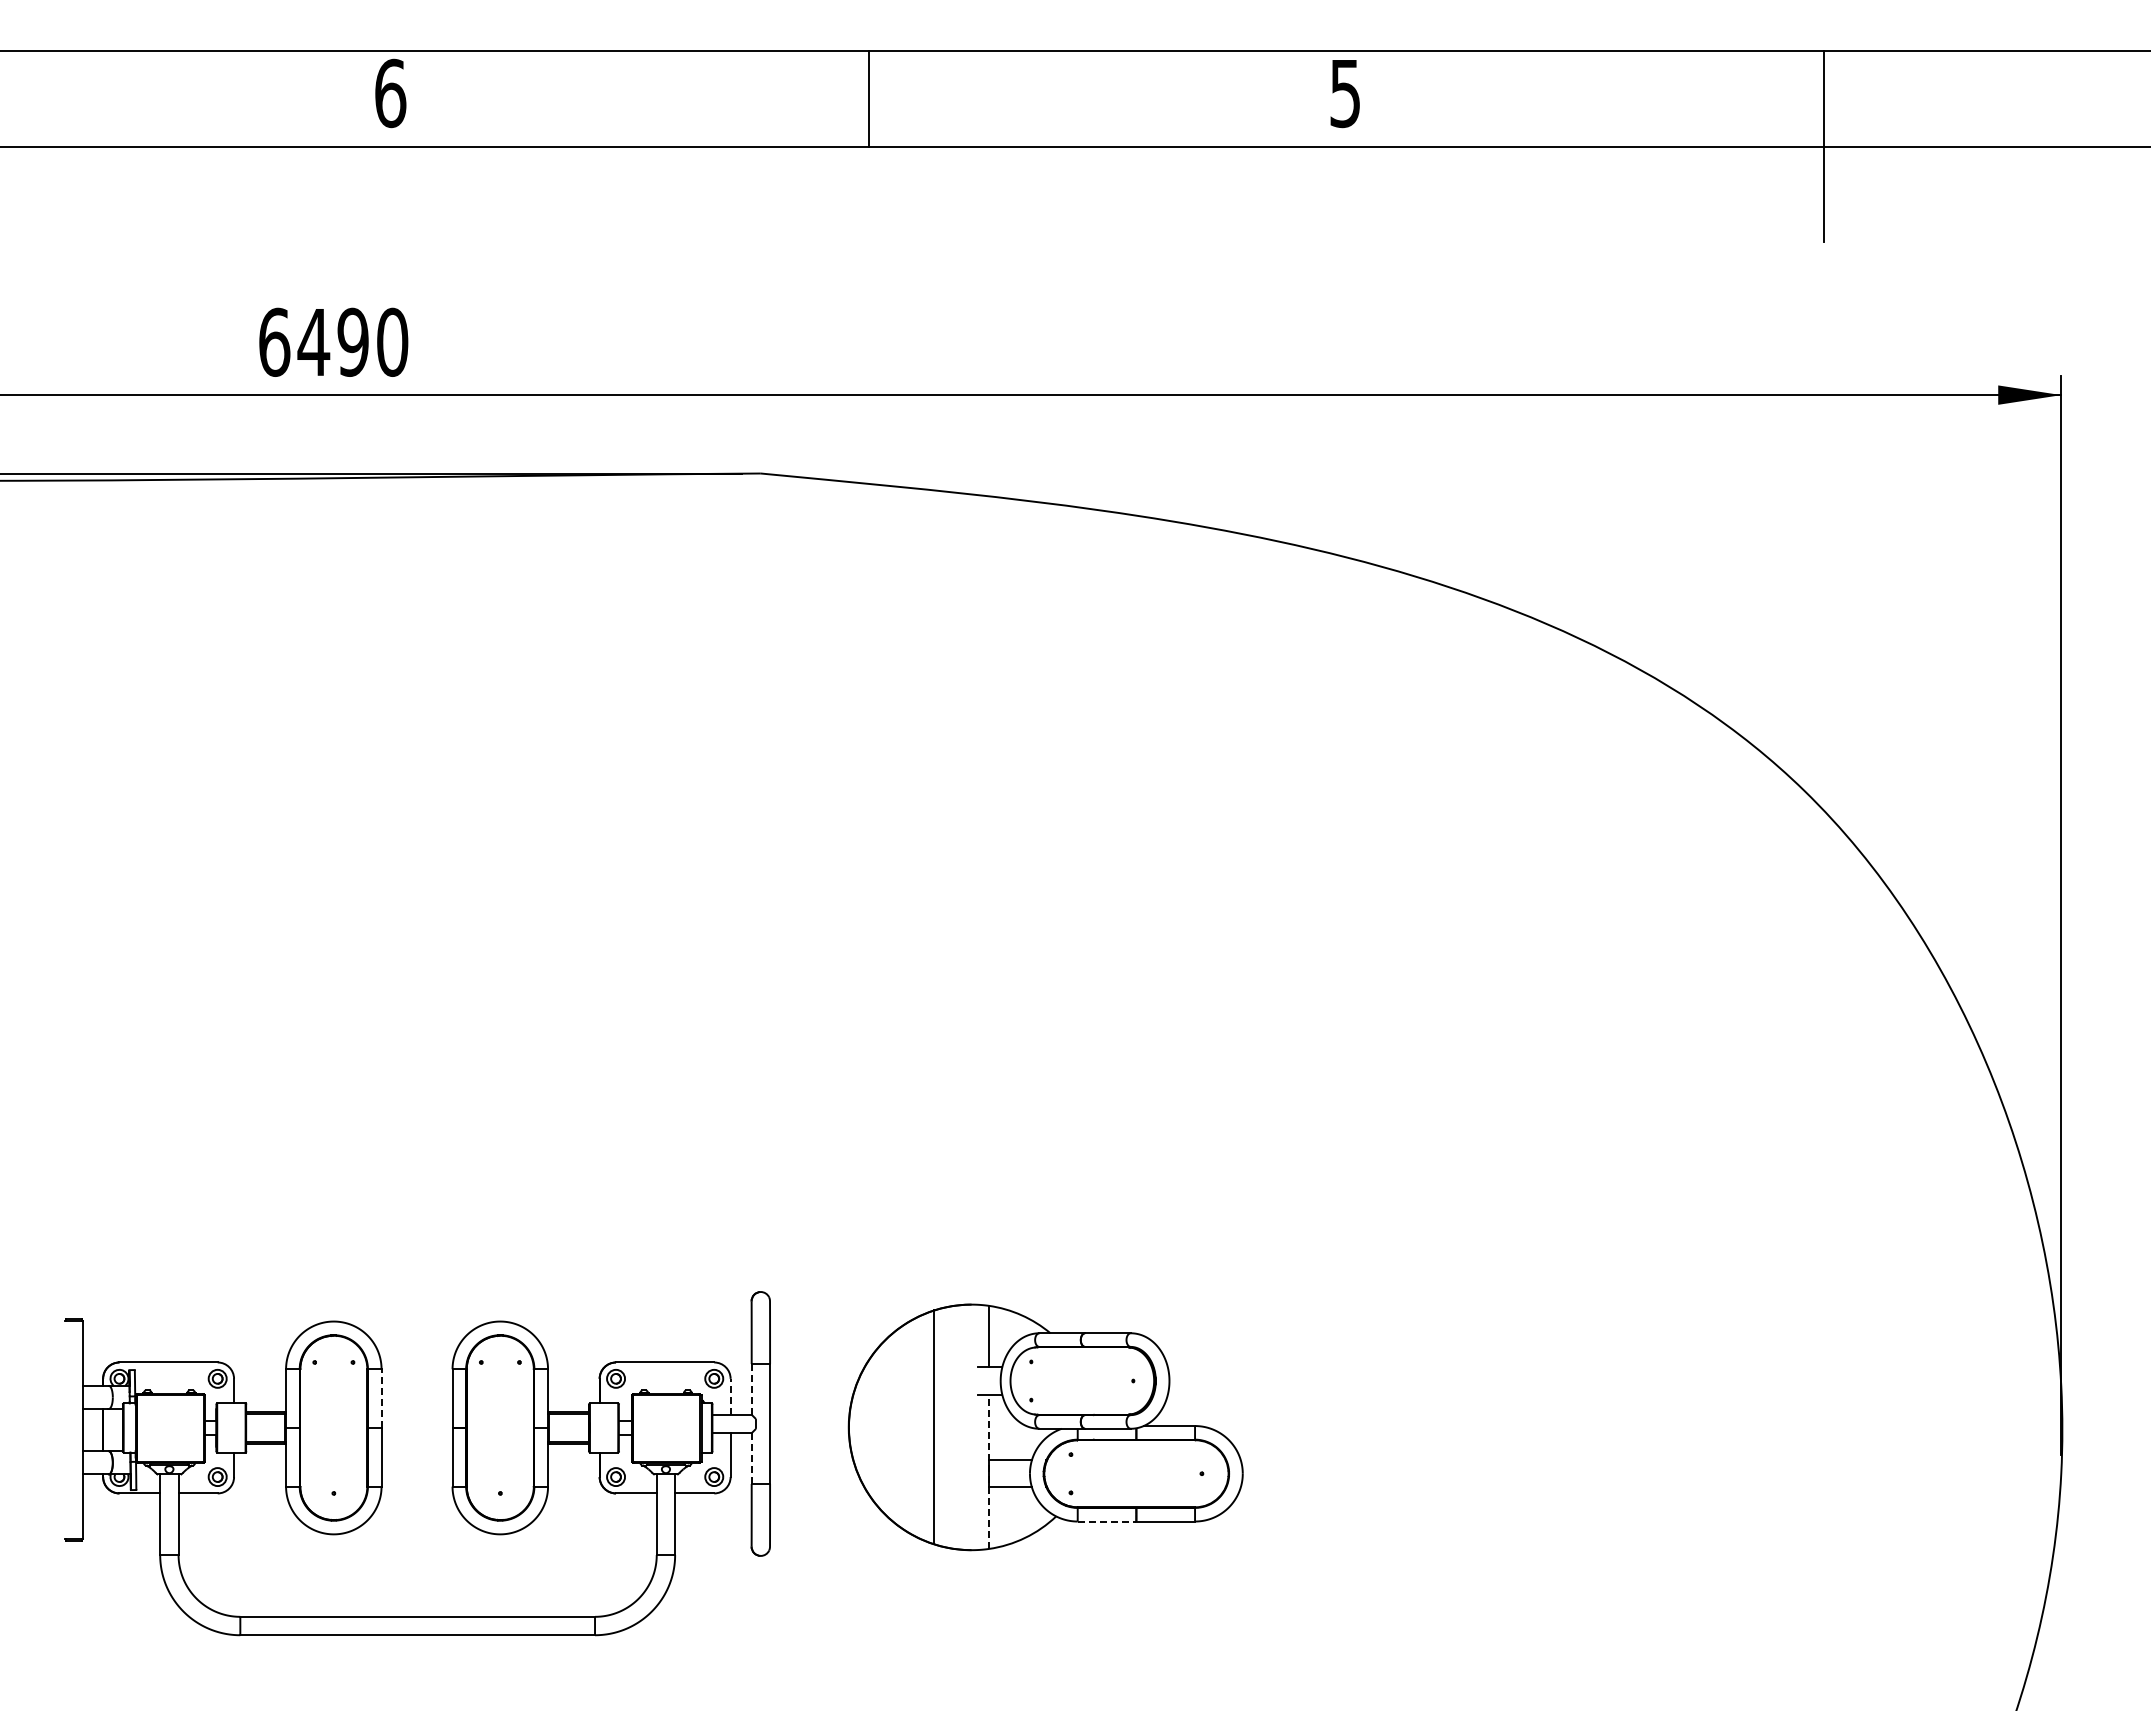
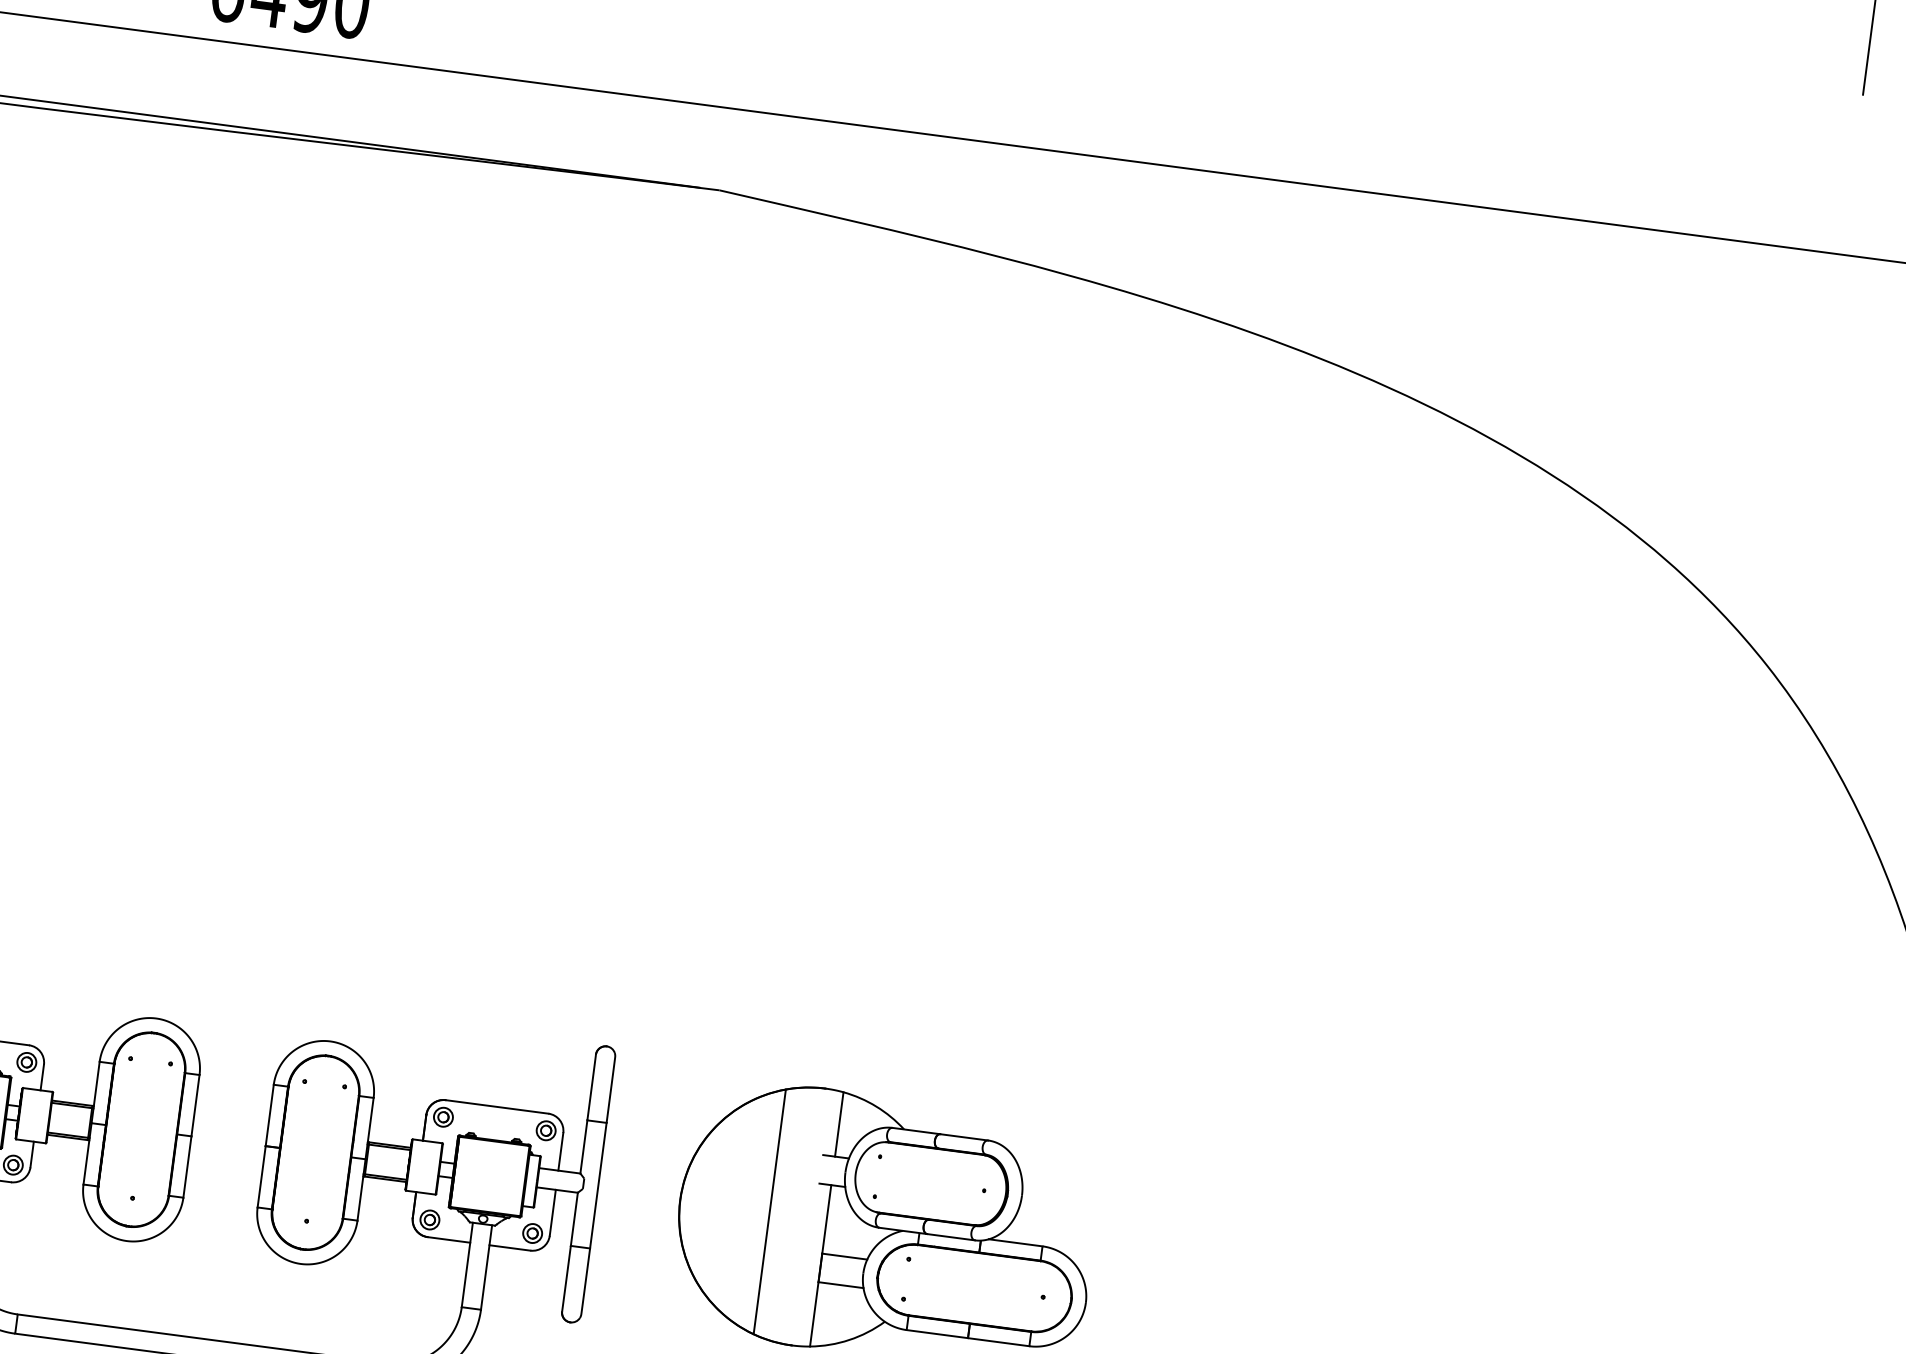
line: (751, 1389) -> (583, 1147), dashed -> solid
line: (730, 1396) -> (560, 1151), dashed -> solid
line: (381, 1398) -> (195, 1105), dashed -> solid
line: (751, 1459) -> (574, 1220), dashed -> solid
line: (988, 1471) -> (820, 1265), dashed -> solid
line: (1107, 1521) -> (937, 1334), dashed -> solid

